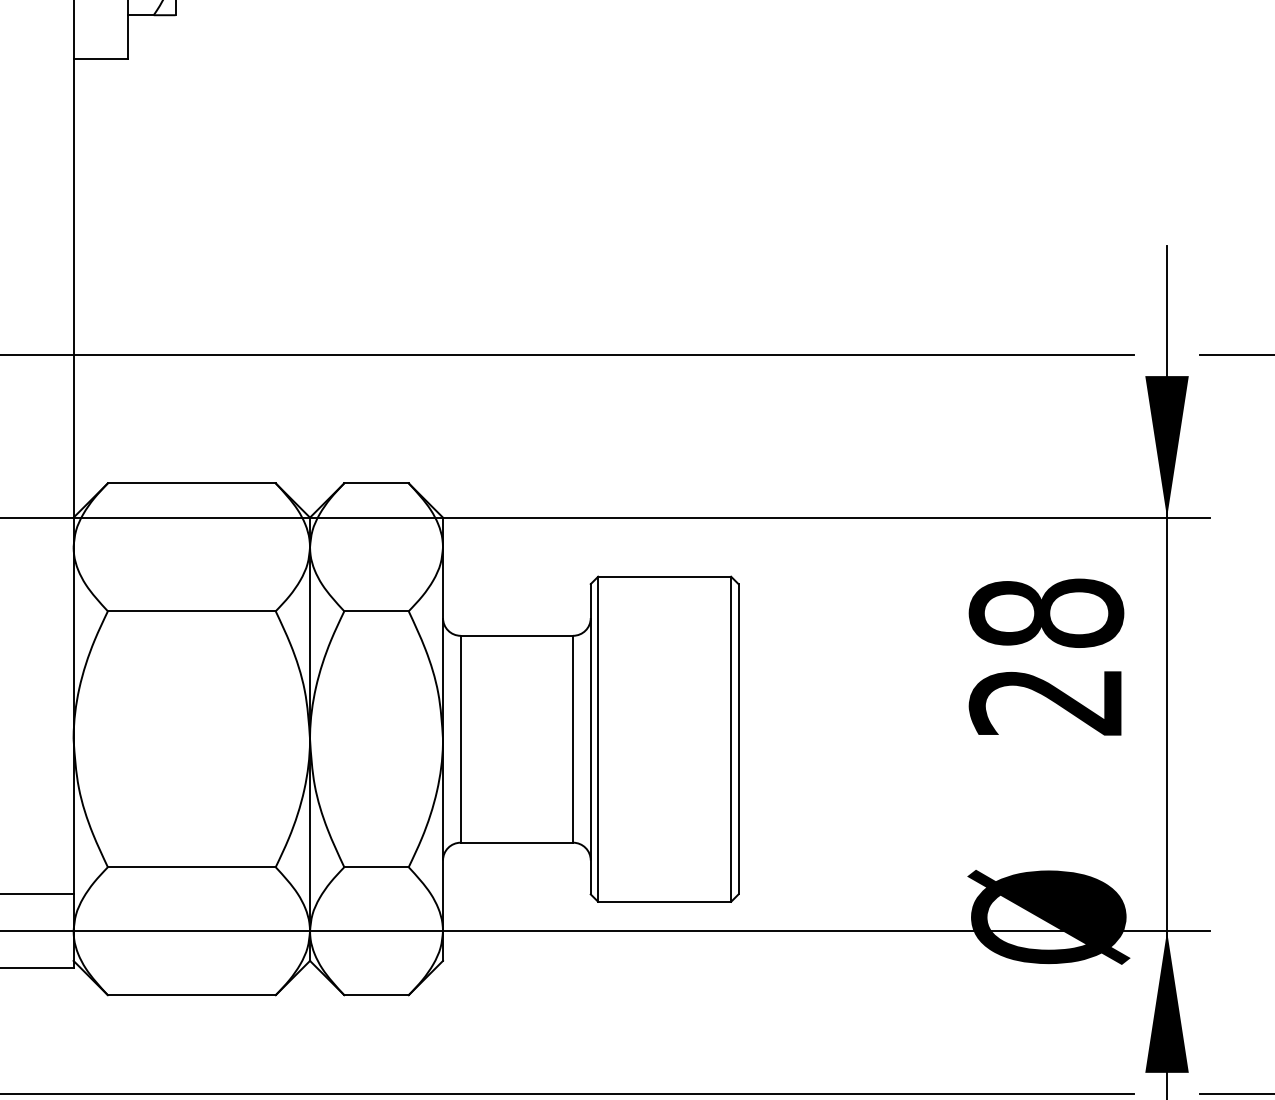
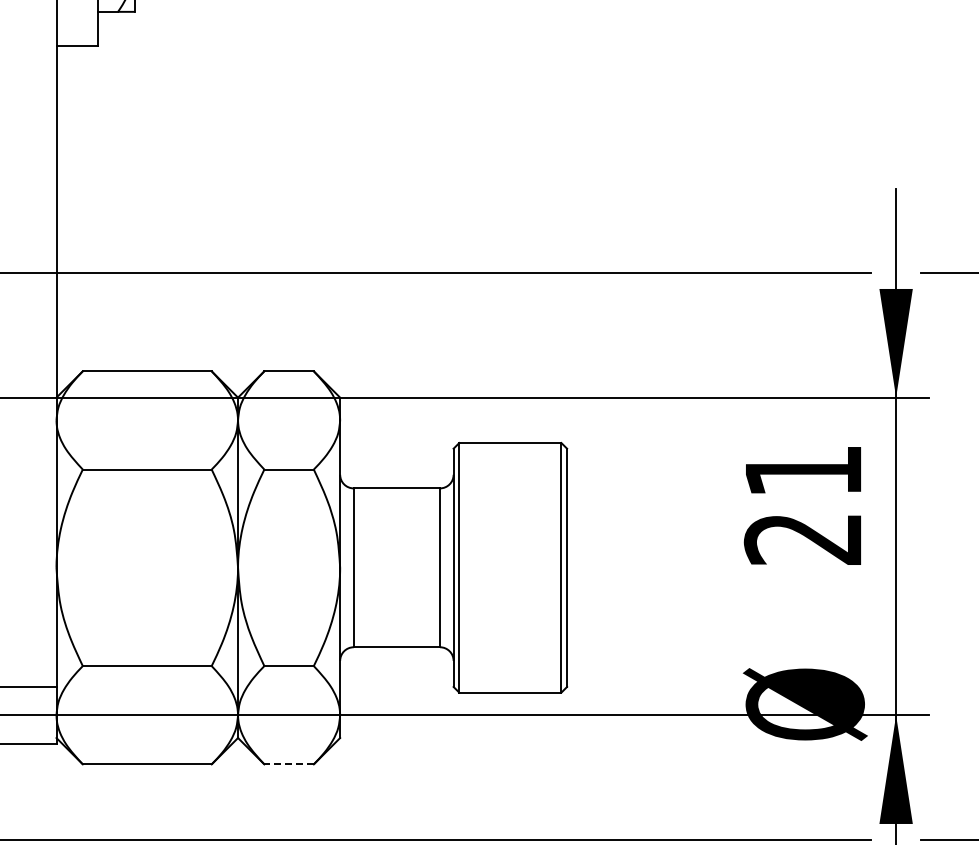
text: (1046, 612) -> (803, 470), 28 -> 21
line: (377, 995) -> (289, 764), solid -> dashed

